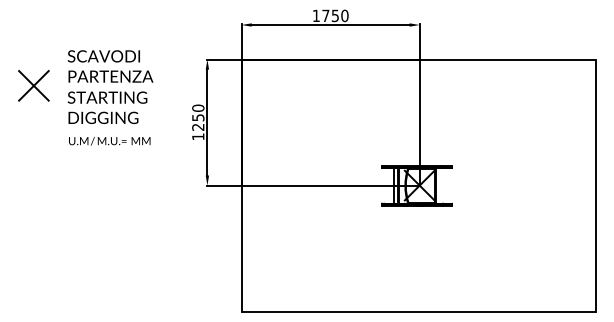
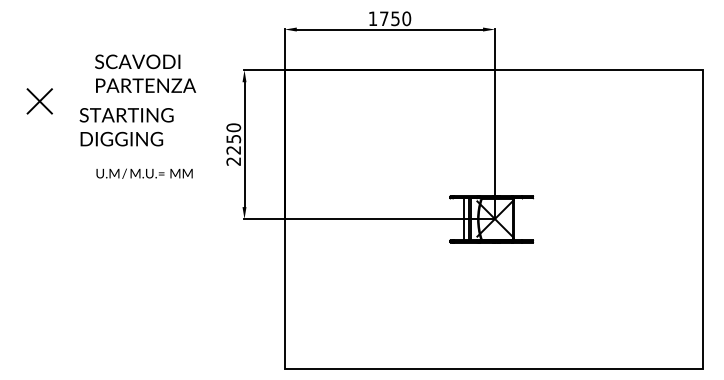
text: (110, 66) -> (145, 73), moved
part: (33, 85) -> (39, 100), size x0.7
text: (198, 136) -> (233, 161), 1250 -> 2250
text: (109, 141) -> (144, 174), moved

